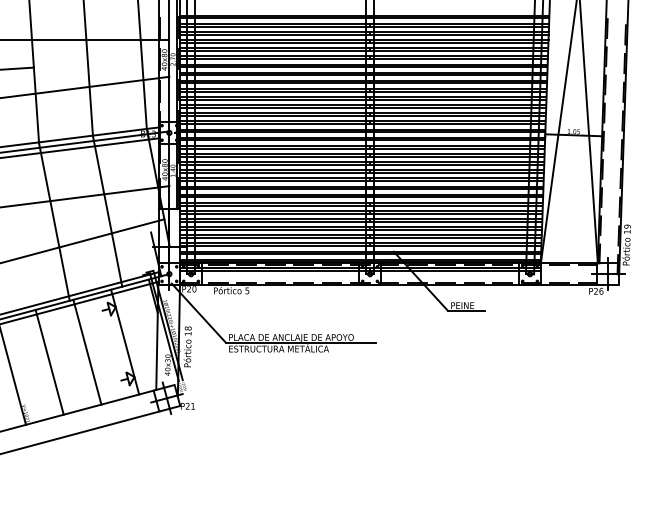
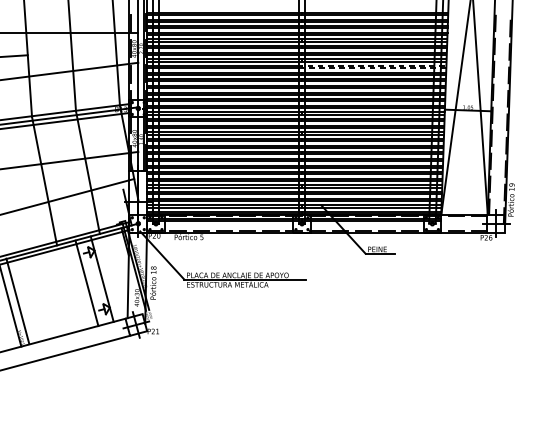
line: (370, 81) -> (302, 66), solid -> dashed
line: (87, 351) -> (87, 282), moved
line: (49, 361) -> (17, 300), moved

